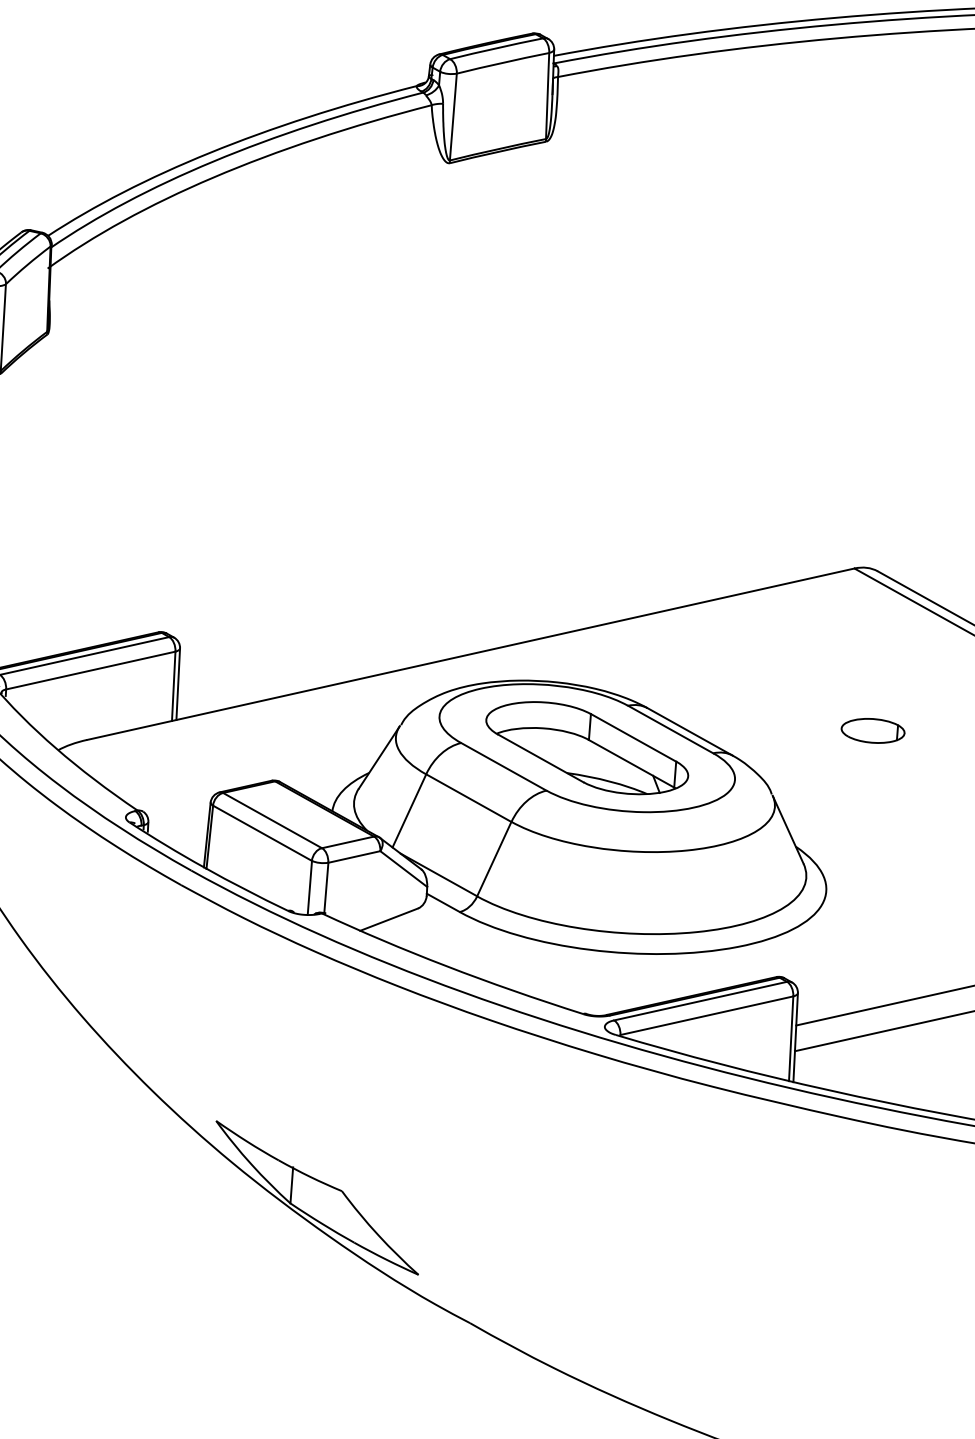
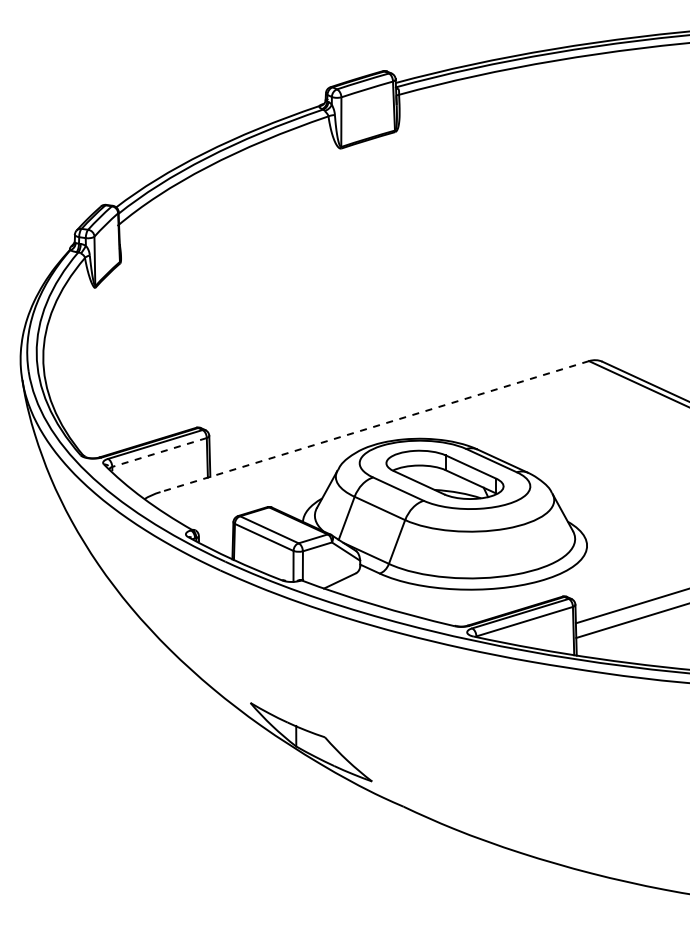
line: (470, 654) -> (374, 426), solid -> dashed
line: (90, 670) -> (159, 452), solid -> dashed
part: (872, 730) -> (606, 452), removed

